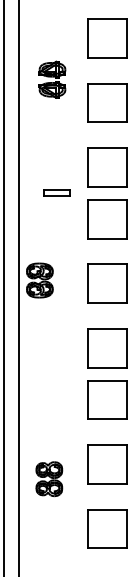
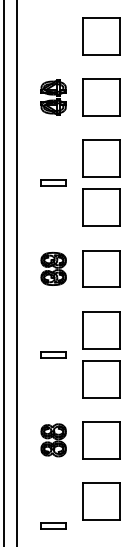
part: (52, 79) -> (53, 97), moved
part: (39, 280) -> (53, 268), moved
part: (56, 373) -> (53, 354), added
part: (49, 479) -> (53, 440), moved
part: (56, 554) -> (53, 525), added

